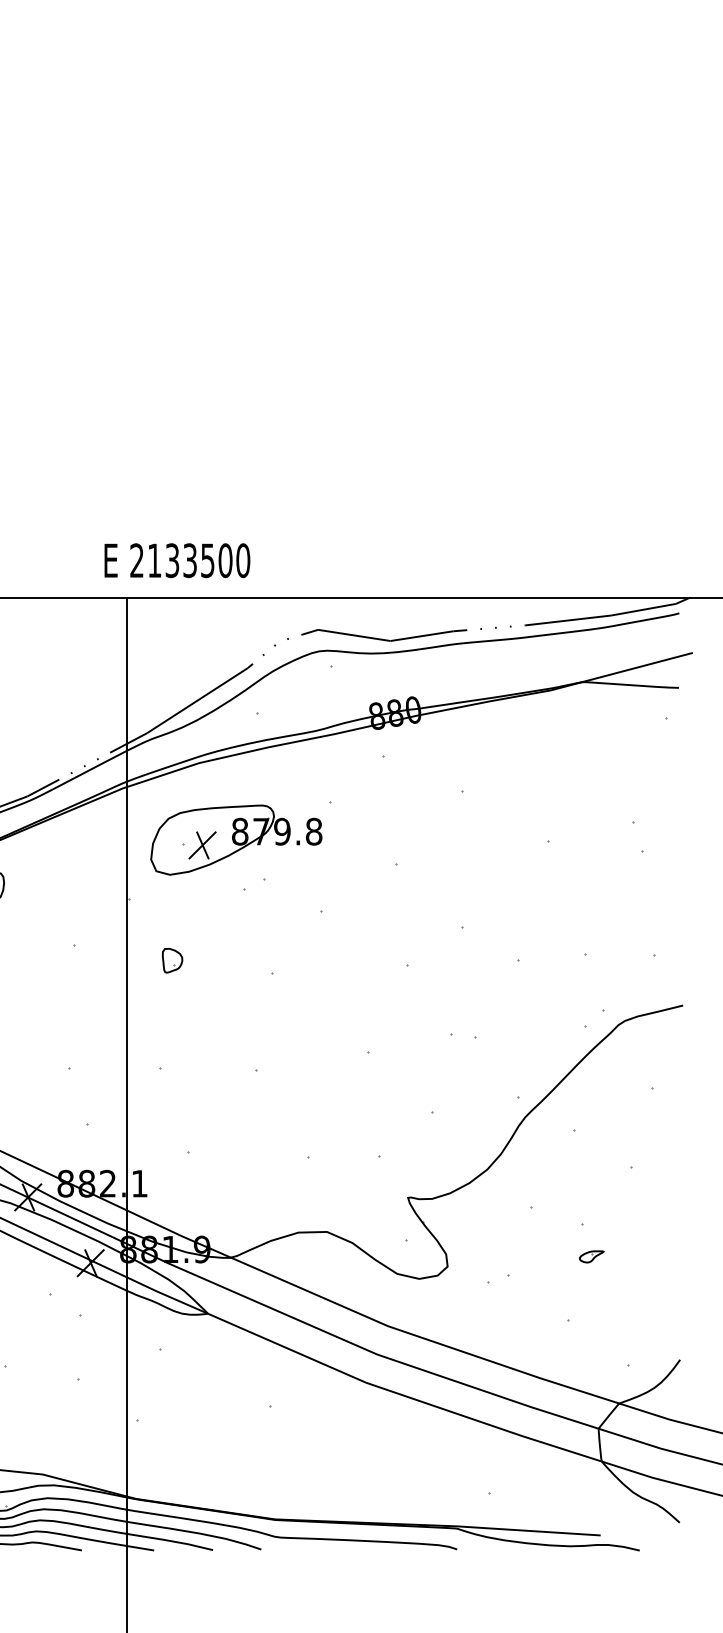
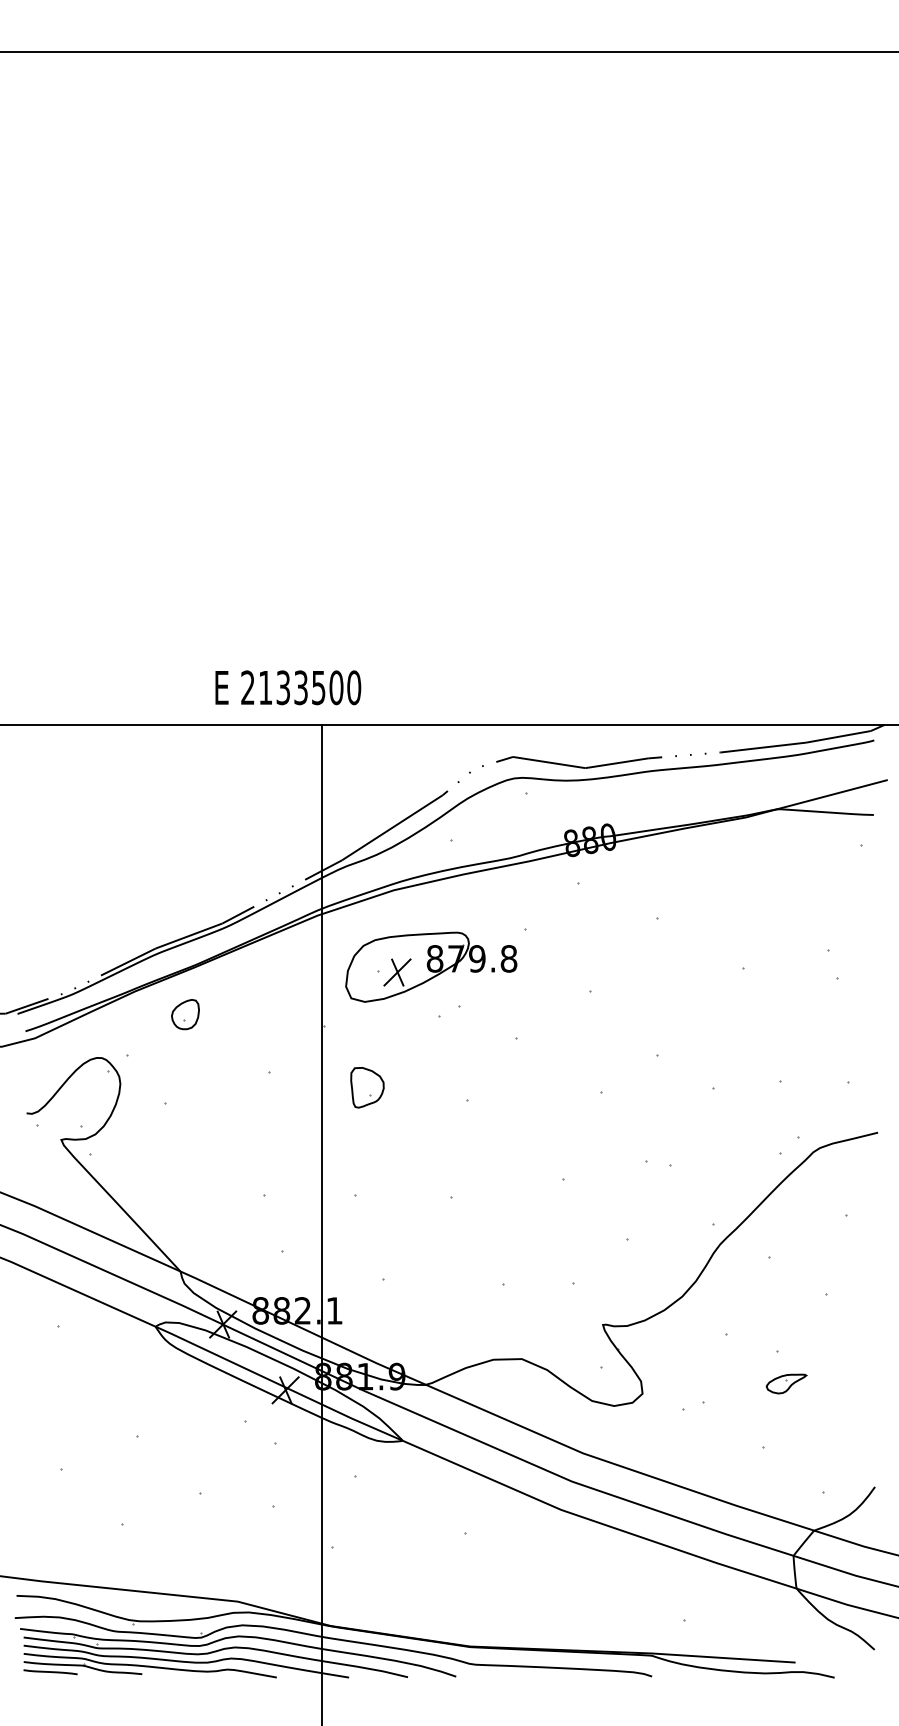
text: (177, 560) -> (288, 687), moved
part: (172, 960) -> (367, 1087), size x1.67
part: (591, 1256) -> (786, 1383), size x1.67

